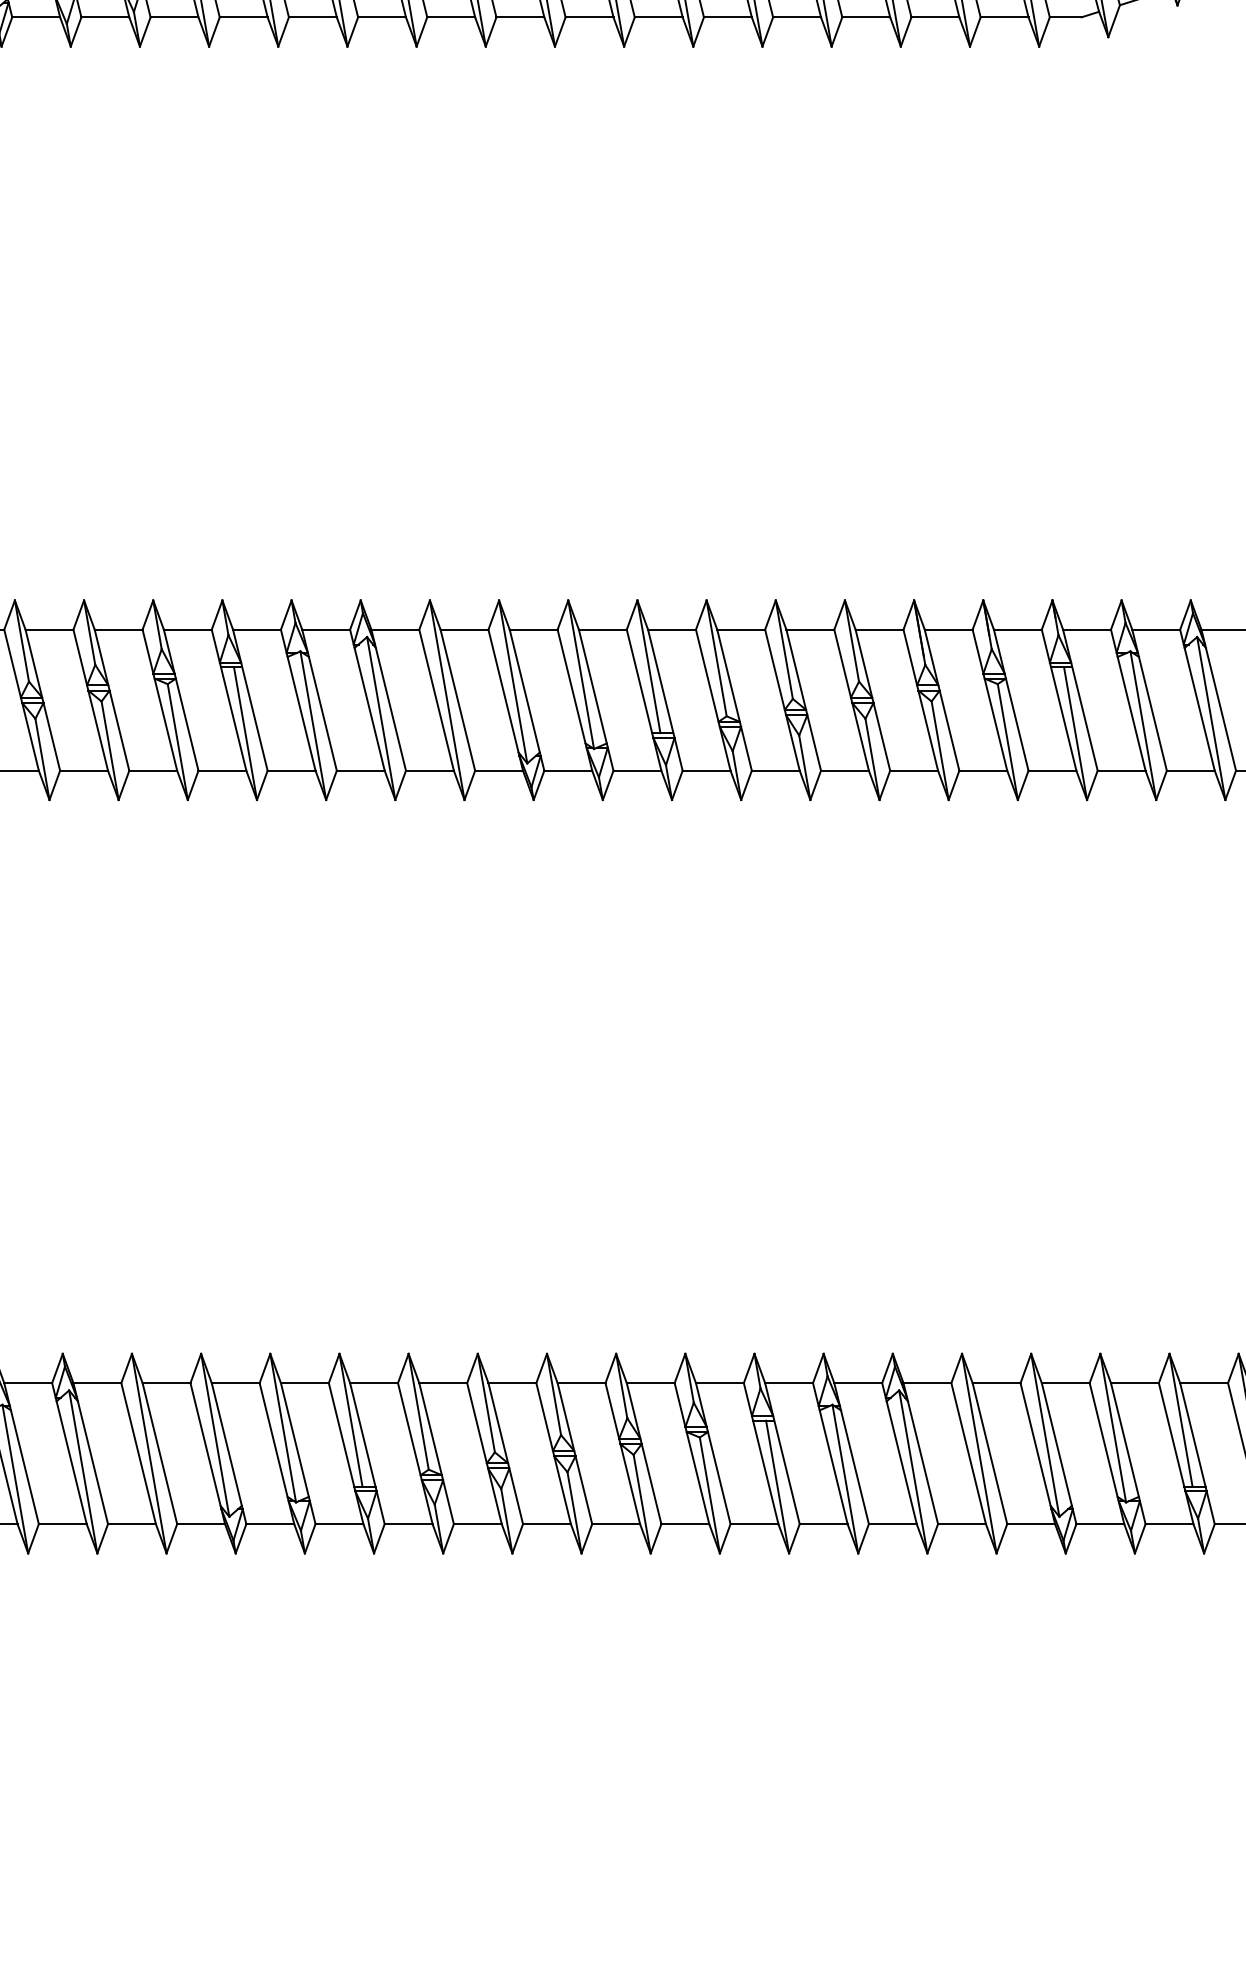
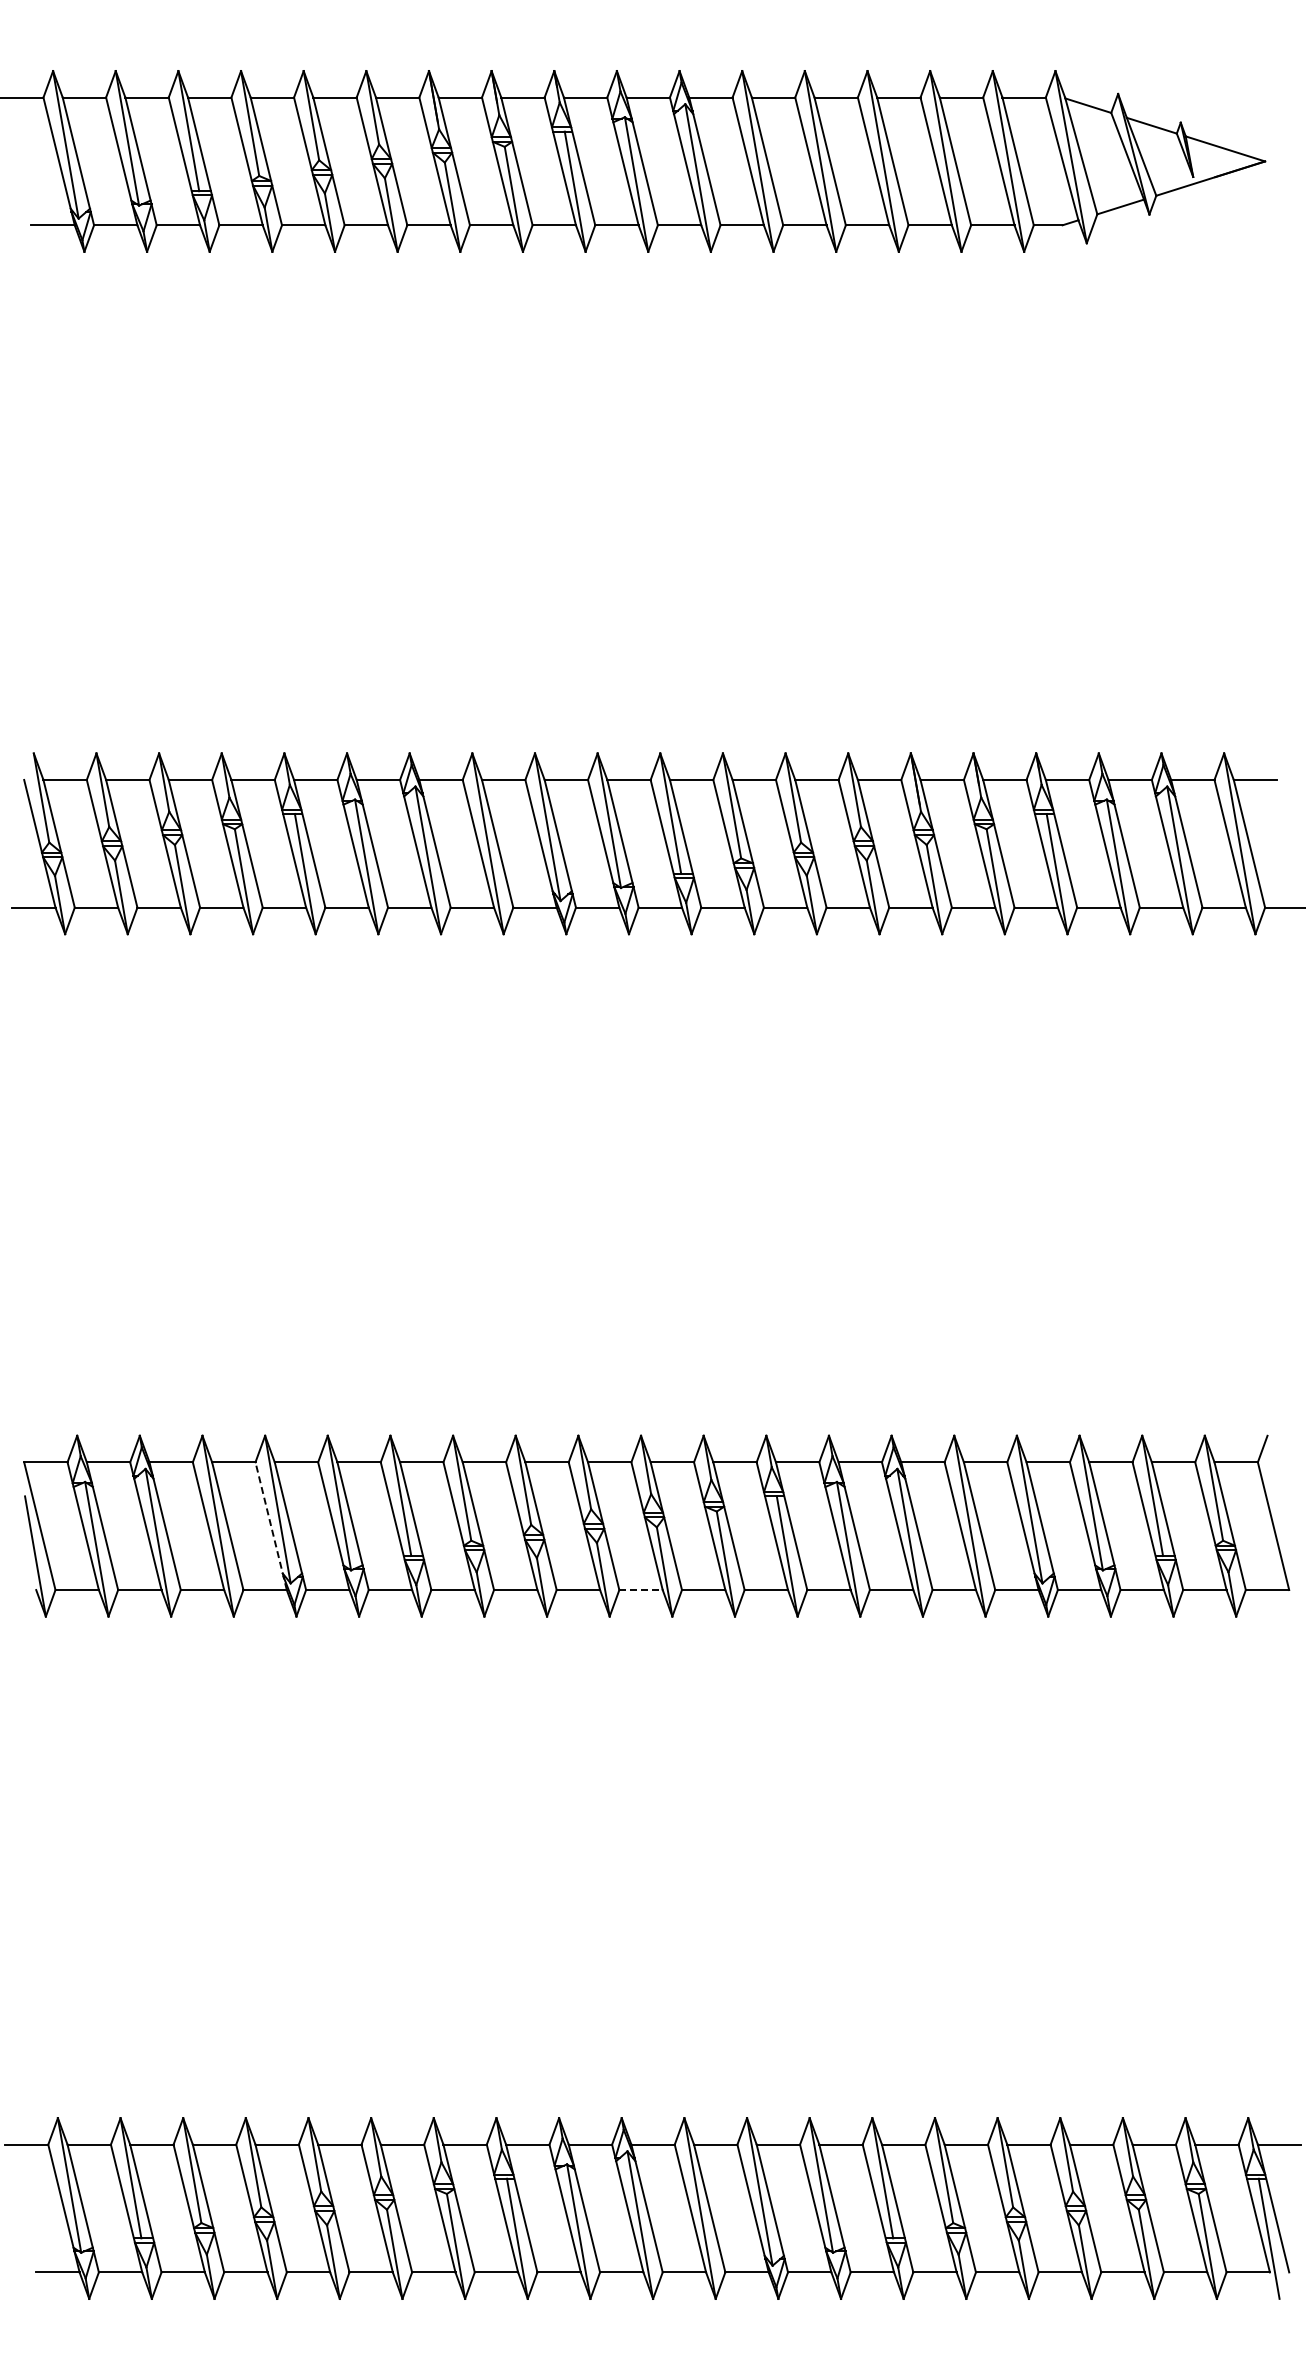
line: (208, 1453) -> (271, 1526), solid -> dashed
line: (616, 1524) -> (641, 1590), solid -> dashed

